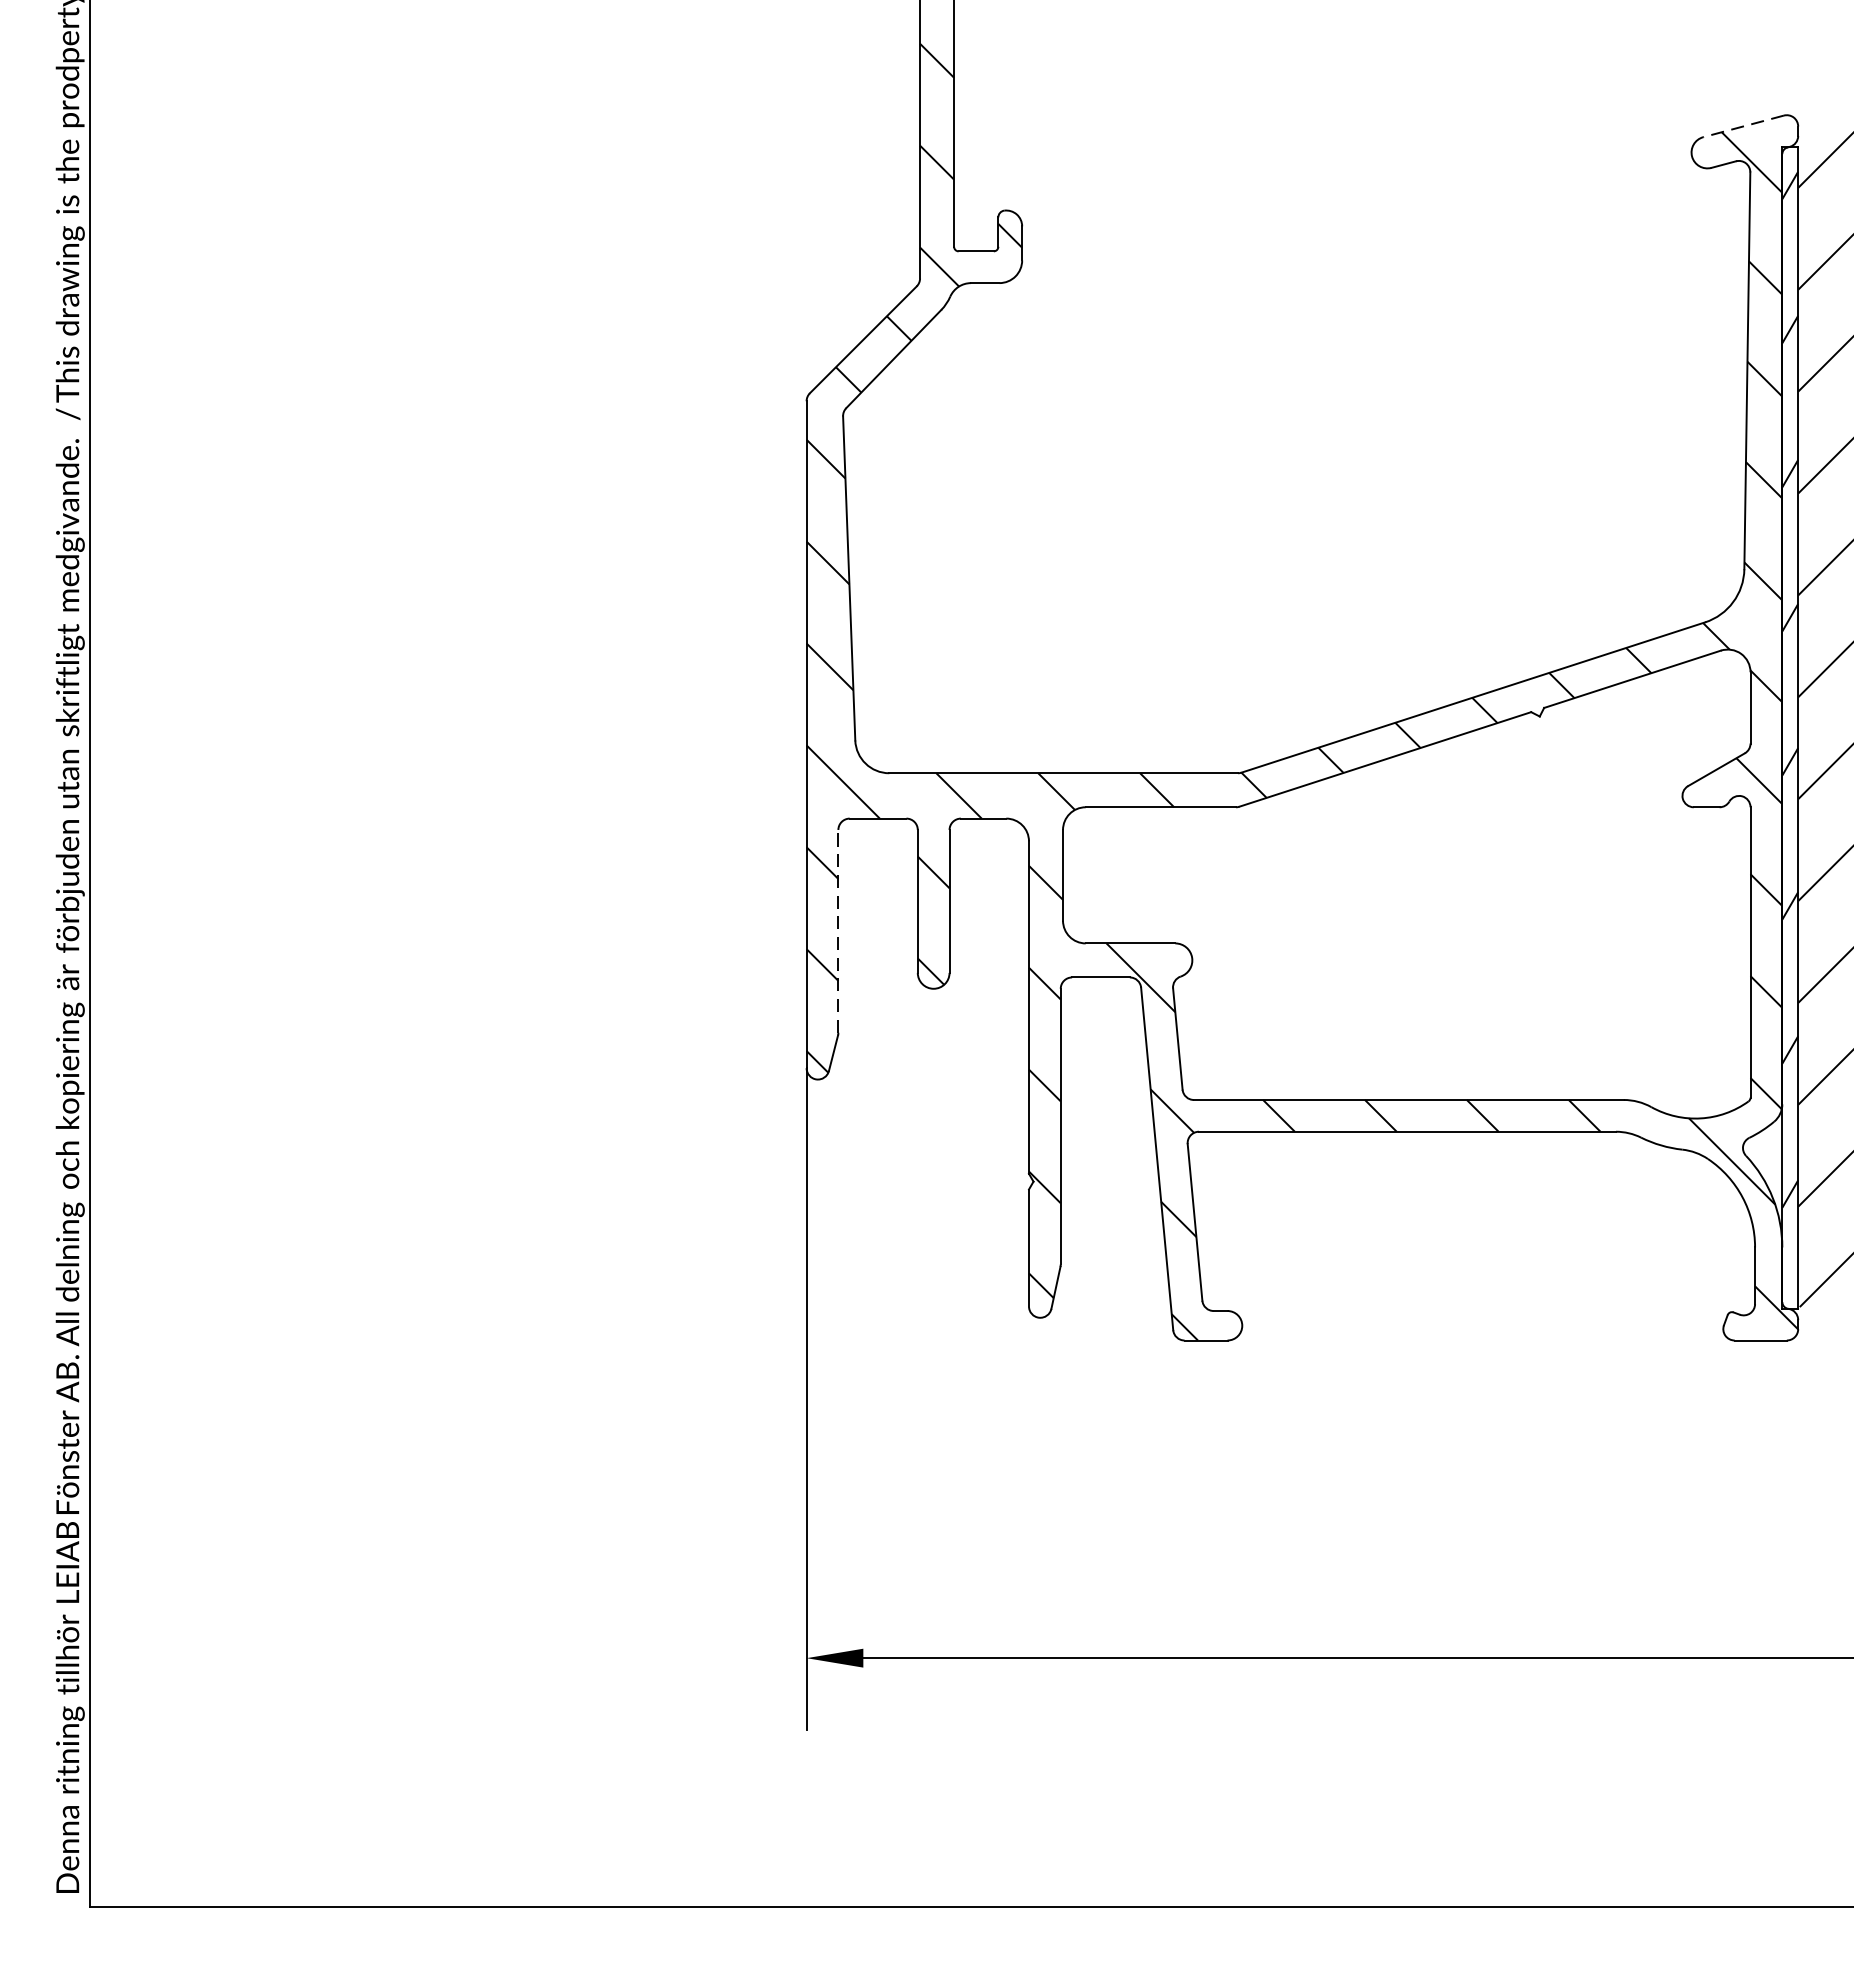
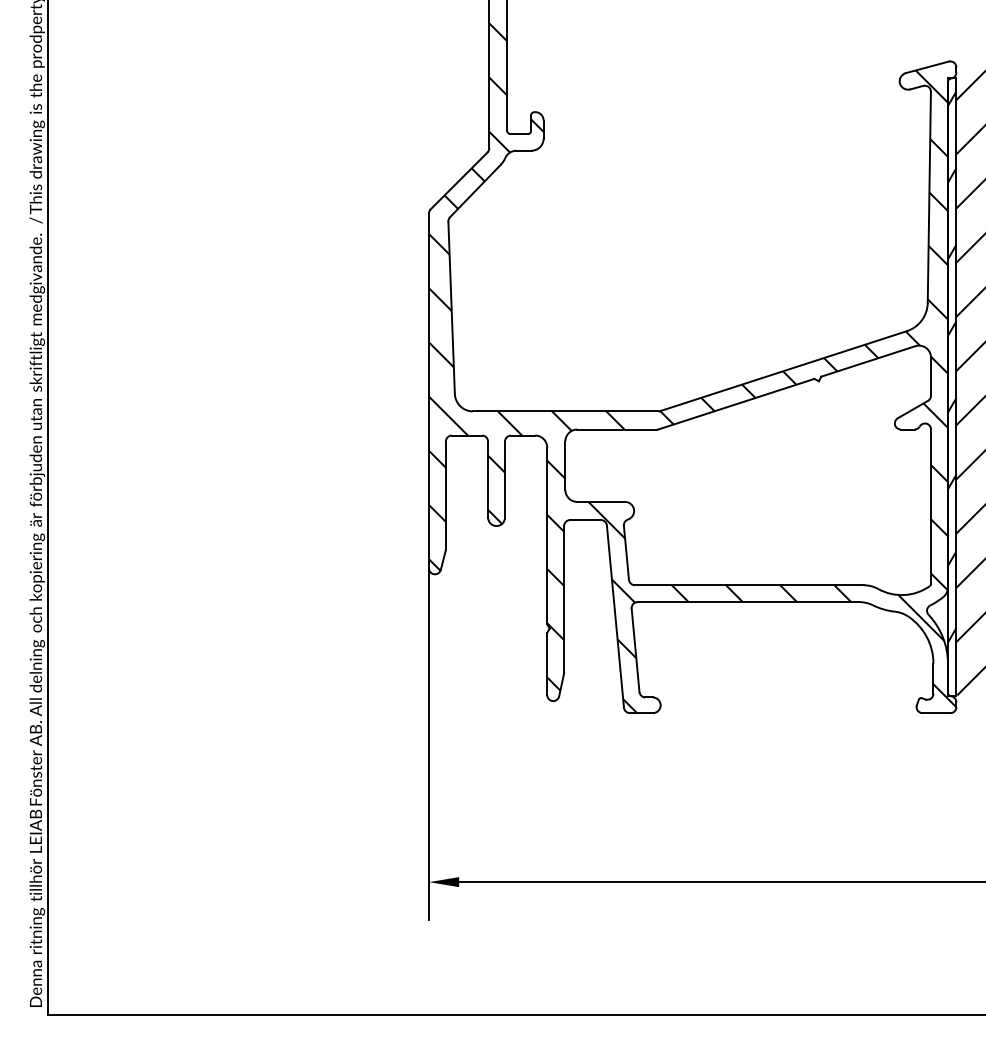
line: (1741, 126) -> (926, 67), dashed -> solid
line: (837, 931) -> (445, 495), dashed -> solid

